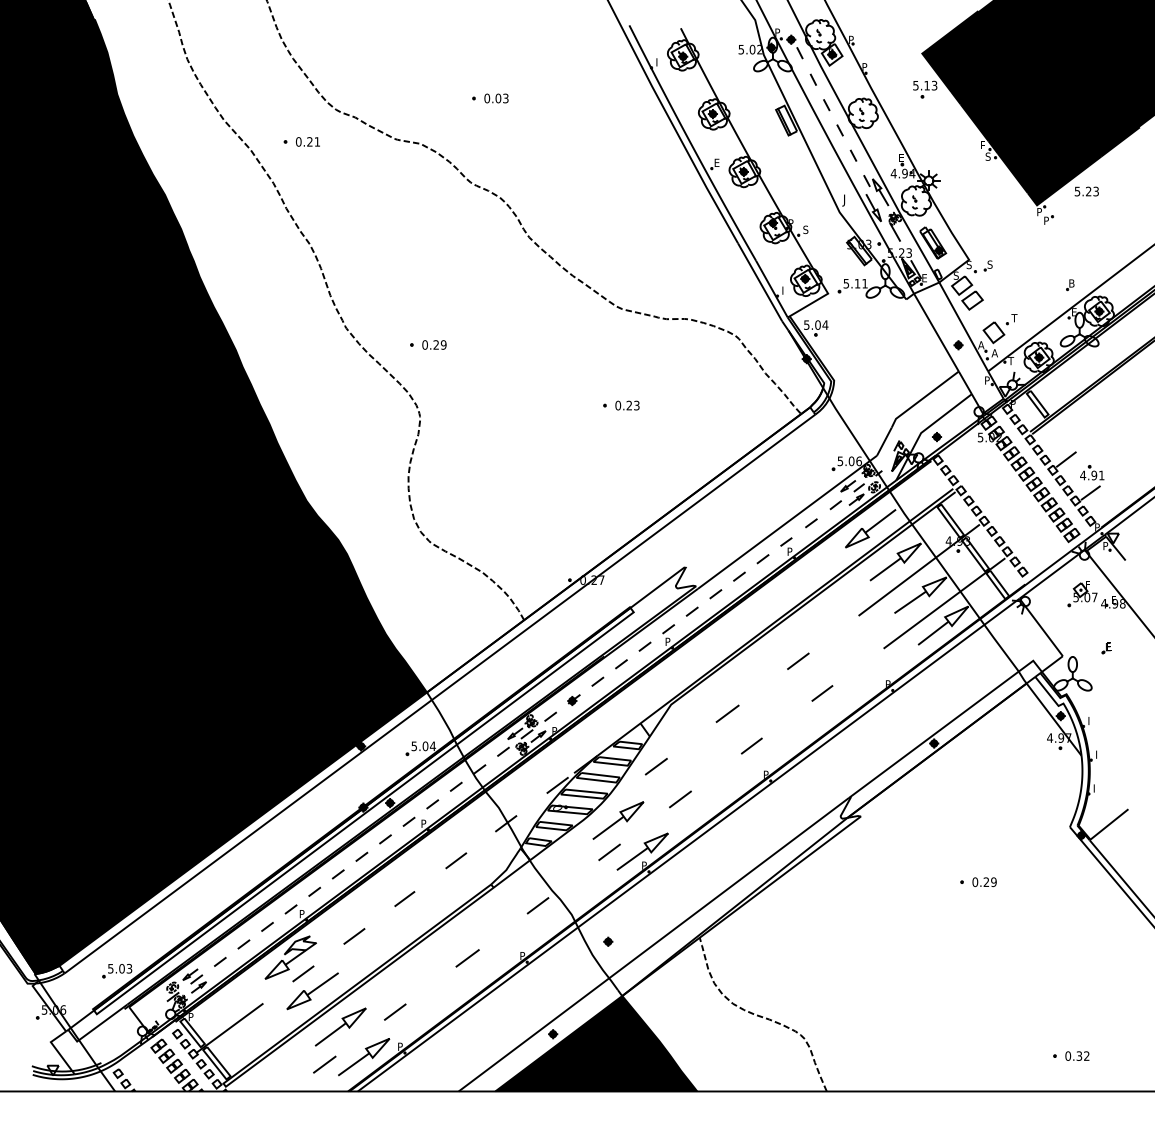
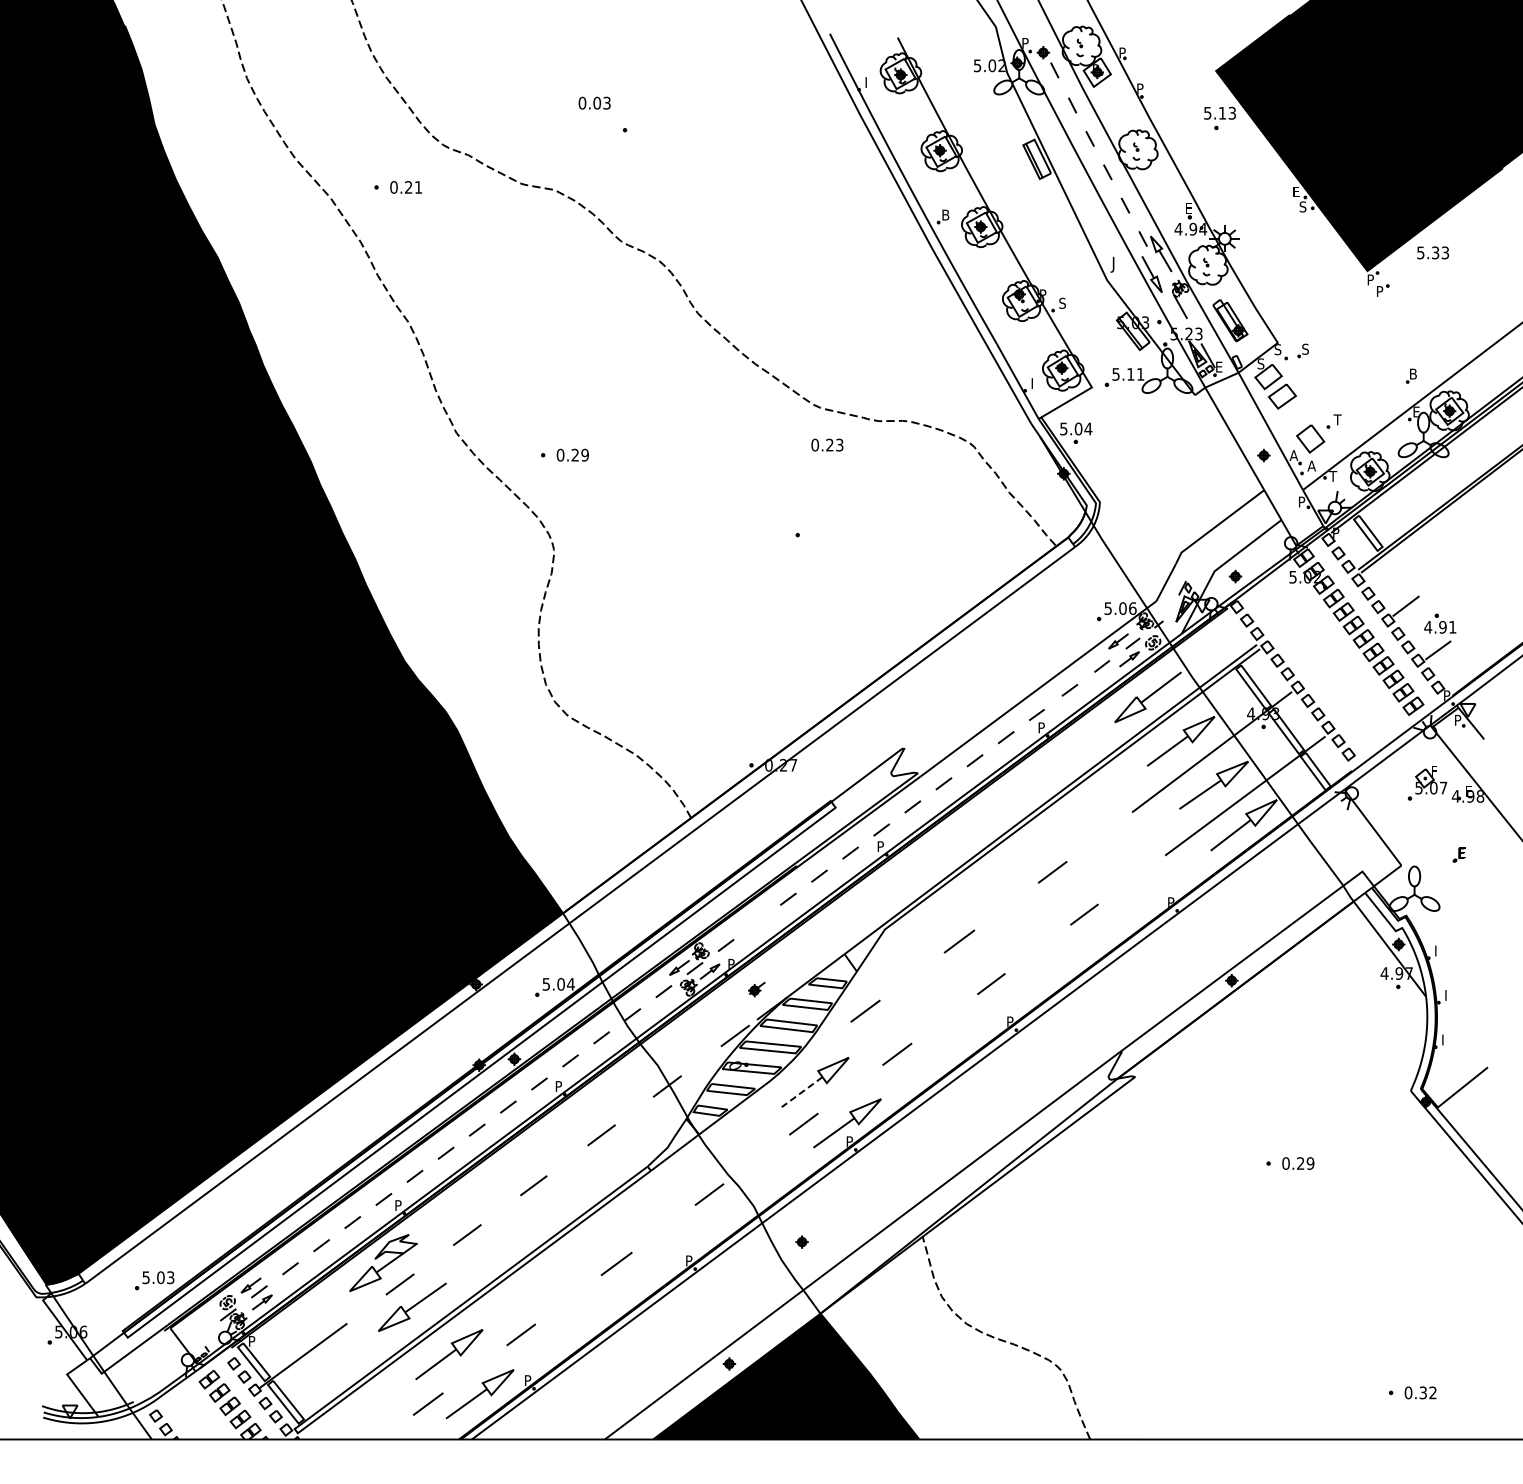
text: (496, 97) -> (594, 102), moved
text: (719, 162) -> (948, 214), E -> B
text: (1088, 192) -> (1435, 253), 5.23 -> 5.33
text: (627, 405) -> (827, 444), moved
part: (573, 700) -> (756, 989), moved
line: (607, 828) -> (801, 1092), solid -> dashed

